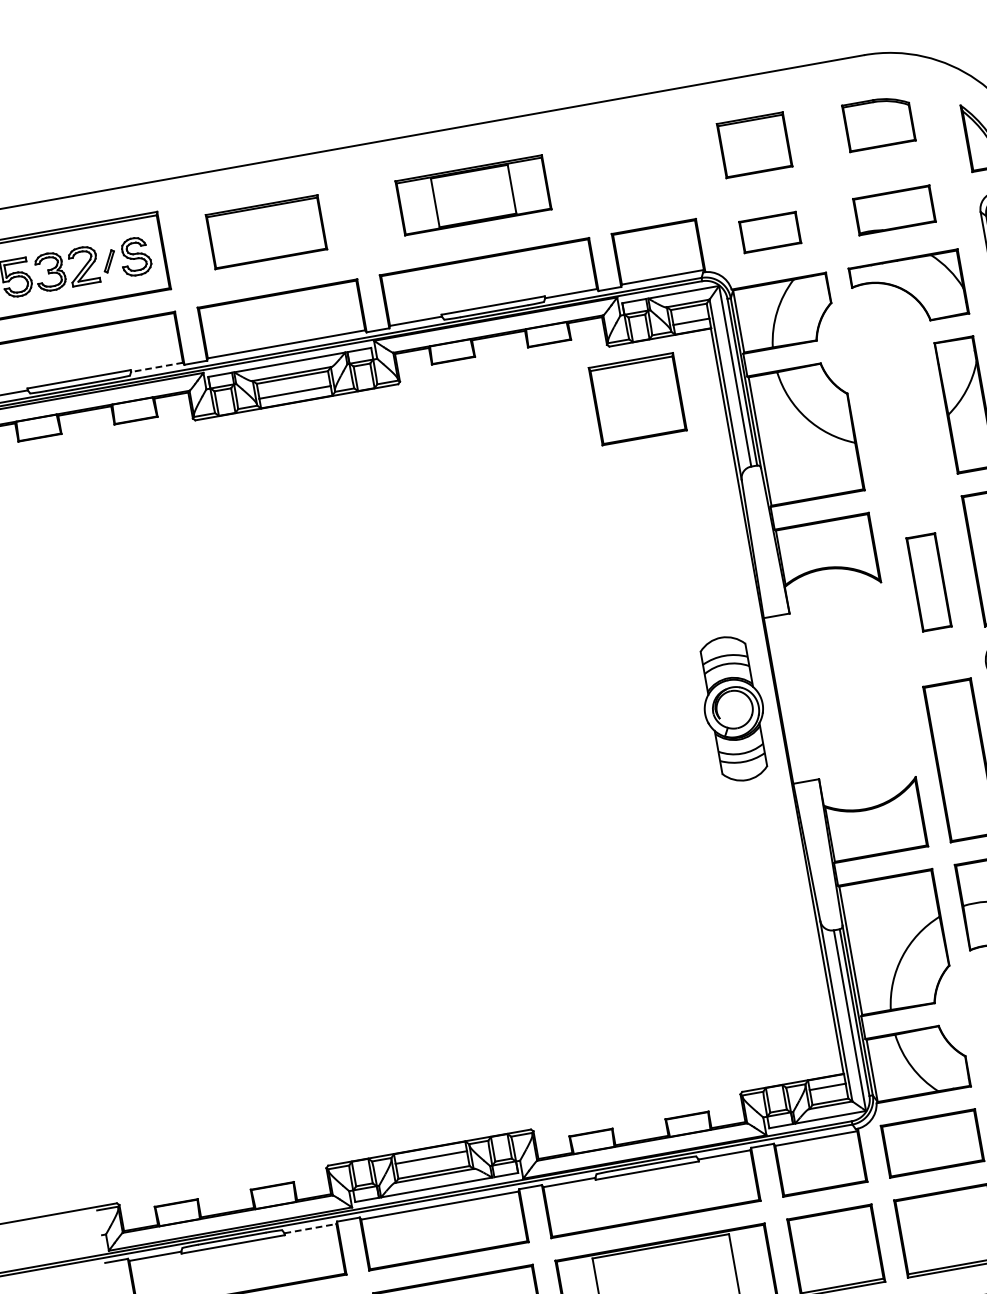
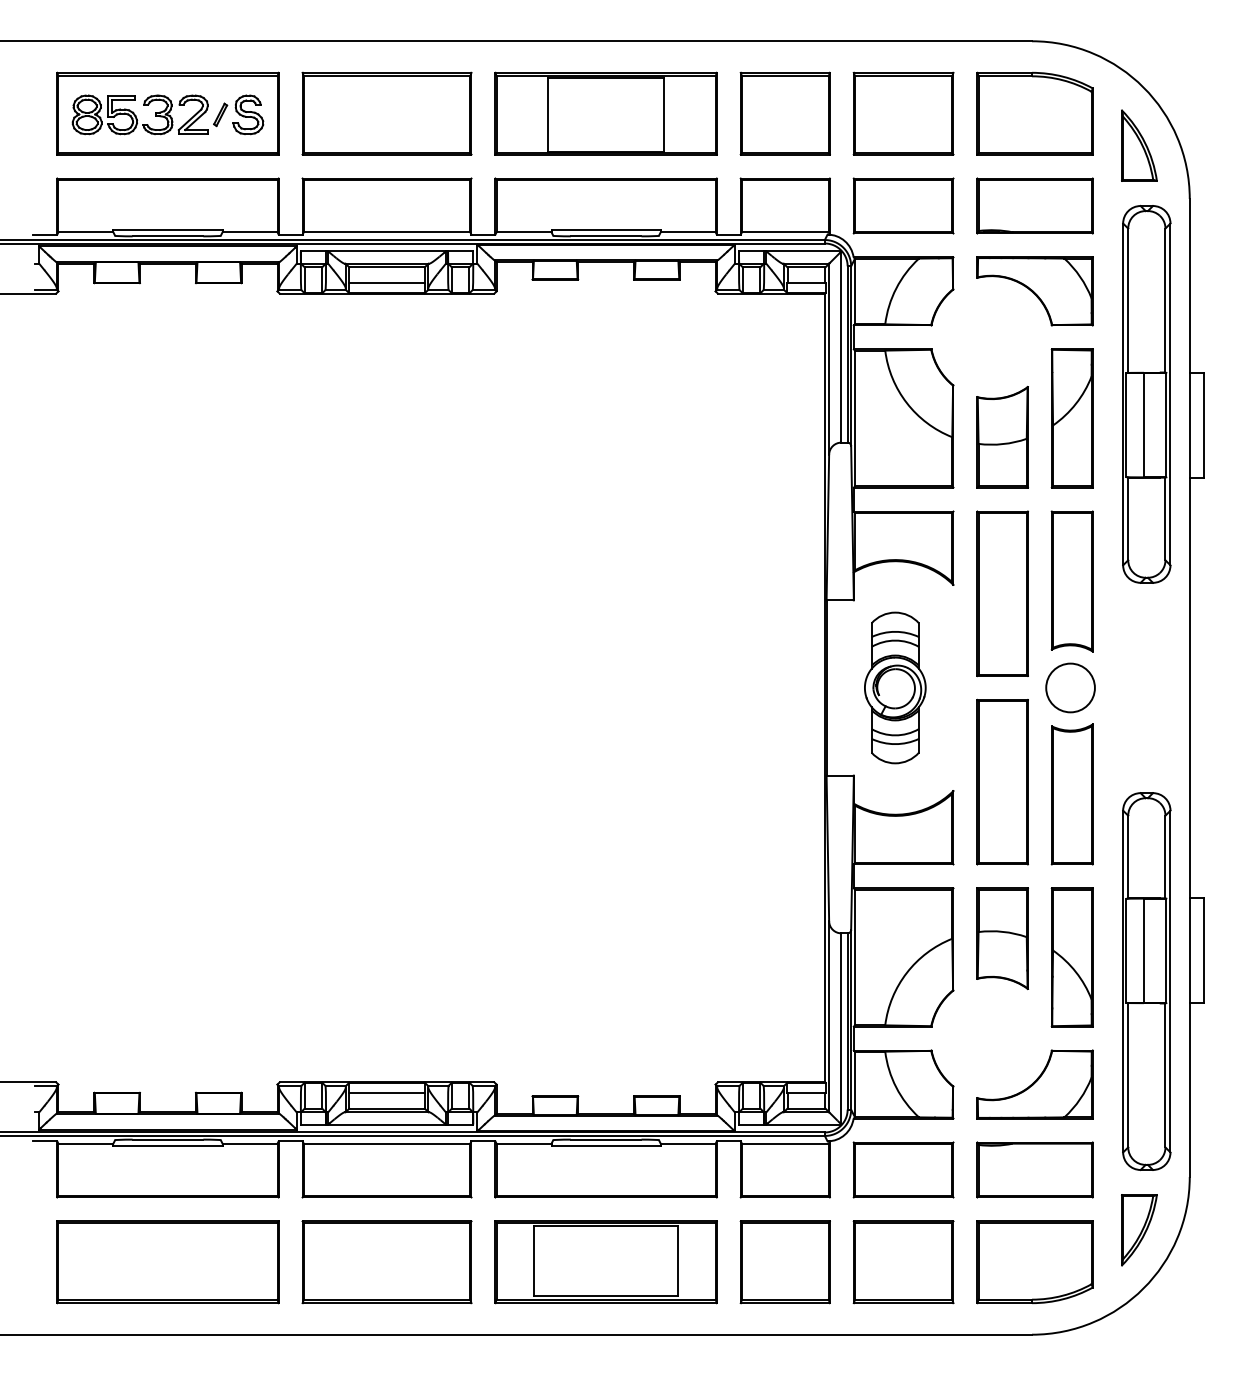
part: (878, 123) -> (1034, 113), size x1.67
part: (754, 145) -> (903, 113), size x1.43
part: (472, 195) -> (605, 113), size x1.43
part: (893, 210) -> (1034, 205), size x1.43
part: (265, 232) -> (386, 113), size x1.43
part: (770, 232) -> (903, 205), size x1.67
line: (156, 367) -> (249, 232), dashed -> solid
part: (636, 399) -> (784, 113), moved
part: (902, 434) -> (1002, 437), added
part: (928, 582) -> (1002, 593), size x1.67
part: (734, 708) -> (895, 687), moved
line: (310, 1228) -> (250, 1143), dashed -> solid

